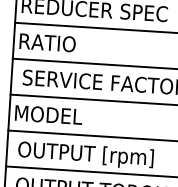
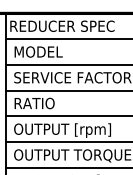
text: (56, 42) -> (36, 51), RATIO -> MODEL
text: (49, 115) -> (34, 103), MODEL -> RATIO

